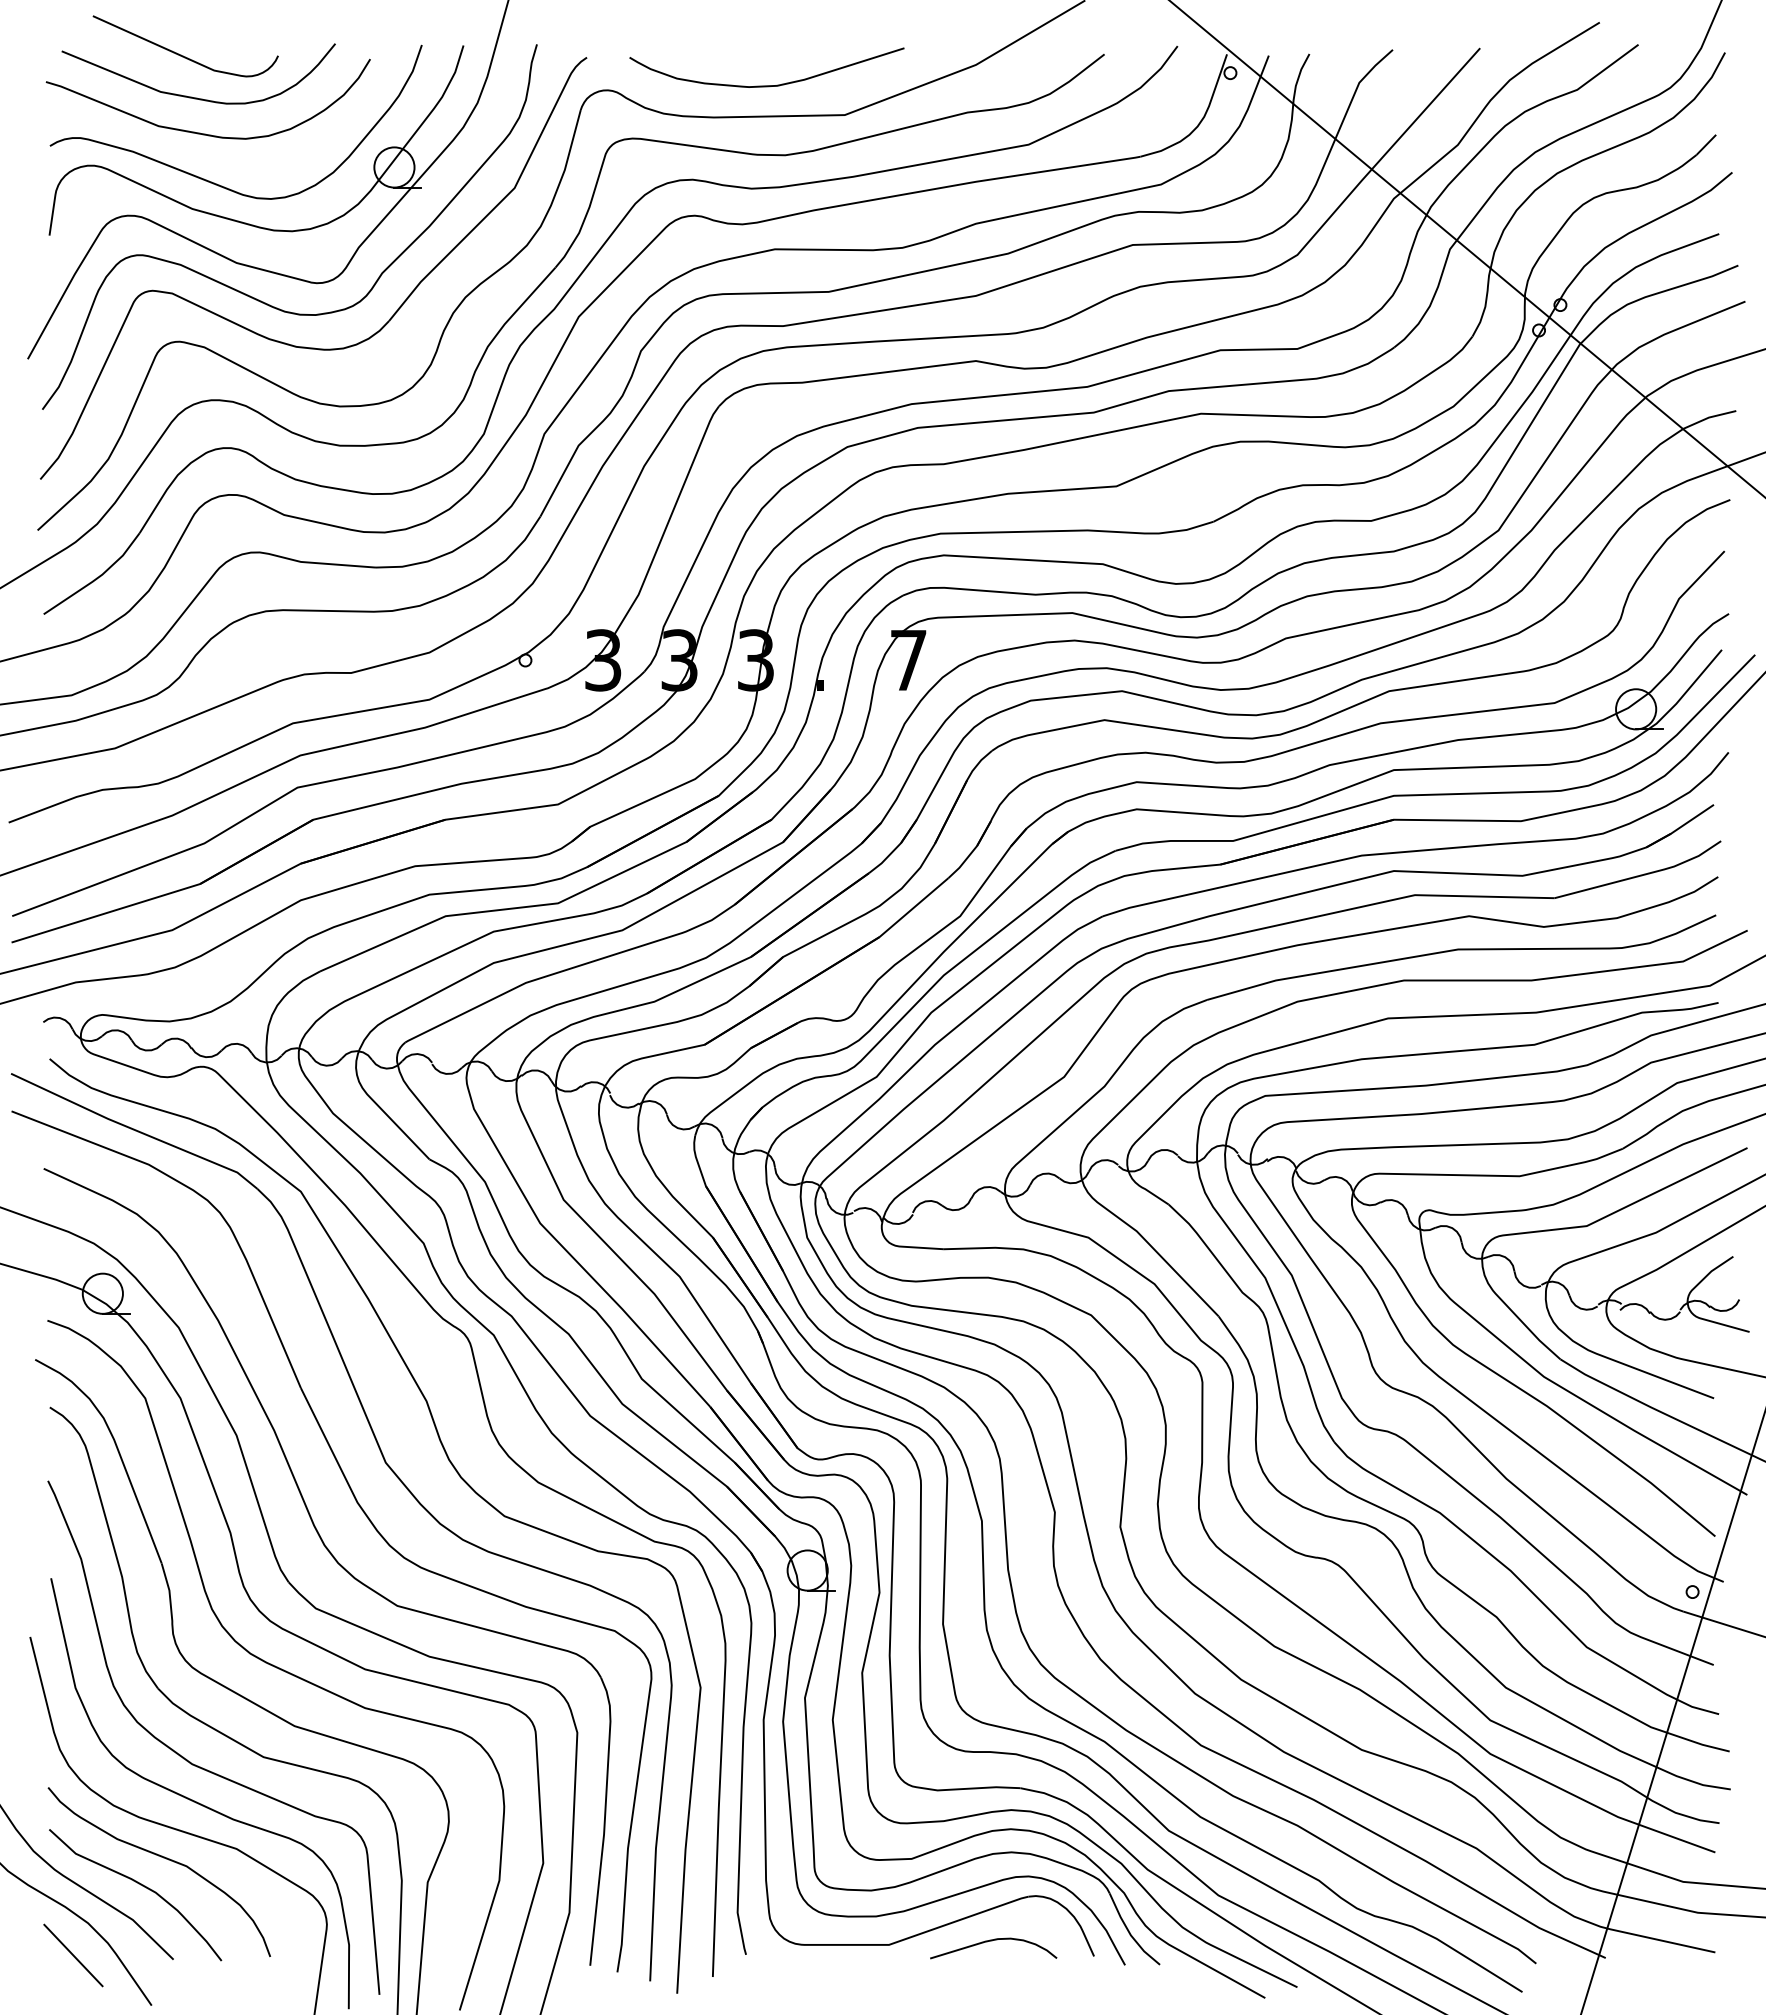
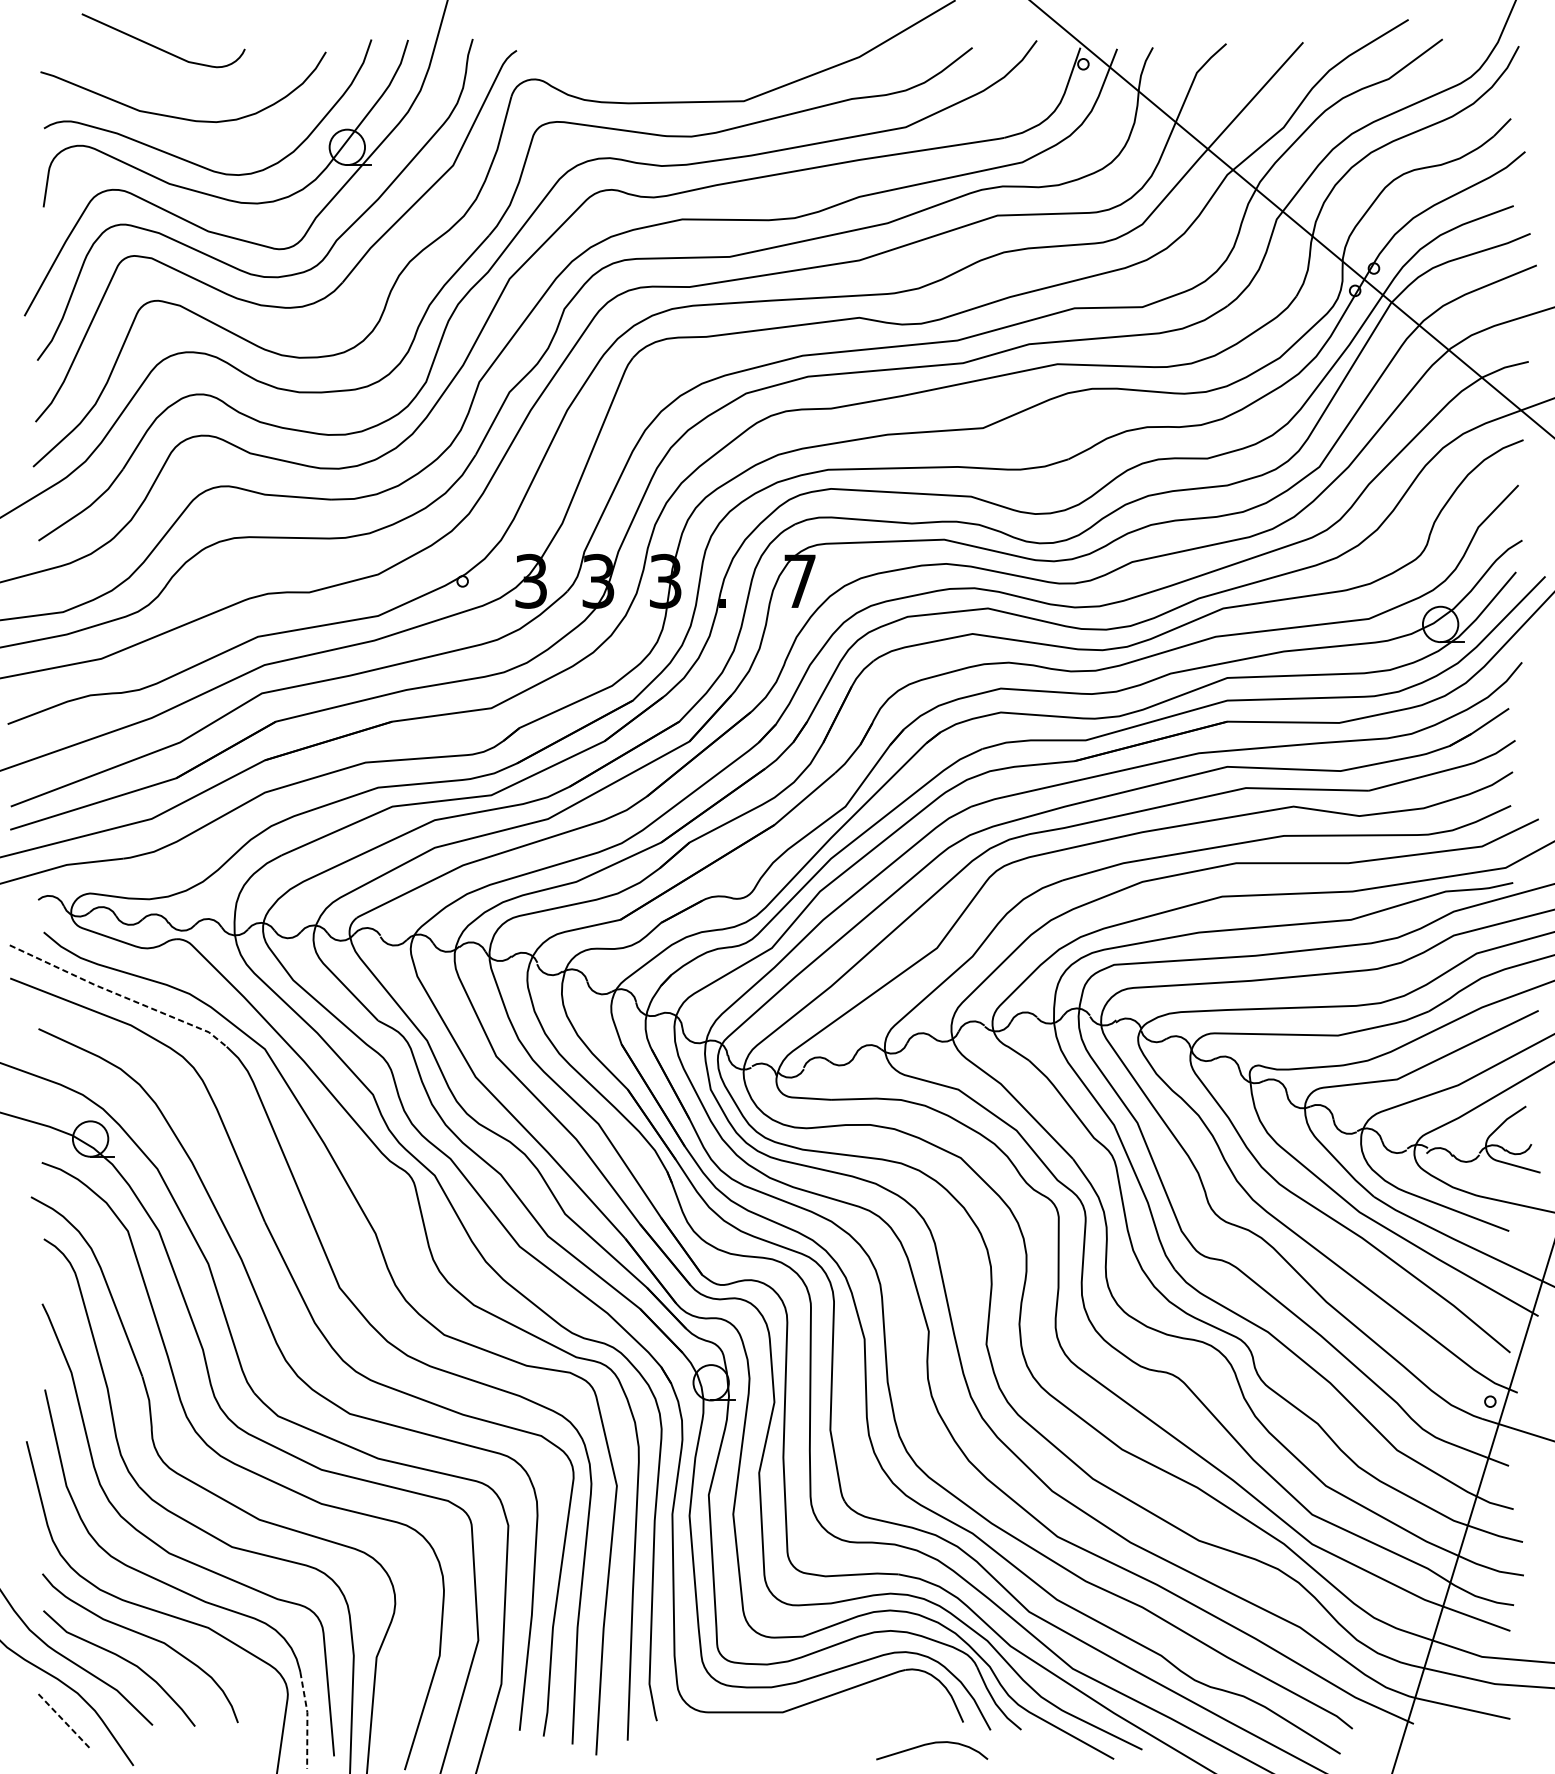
curve: (766, 85) -> (674, 75), removed
curve: (197, 97) -> (173, 85), removed
line: (135, 1130) -> (119, 995), solid -> dashed
curve: (992, 1941) -> (931, 1744), moved
line: (349, 1953) -> (307, 1719), solid -> dashed
line: (73, 1955) -> (64, 1721), solid -> dashed

